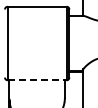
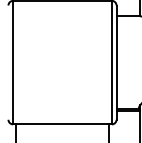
line: (37, 80) -> (63, 124), dashed -> solid

